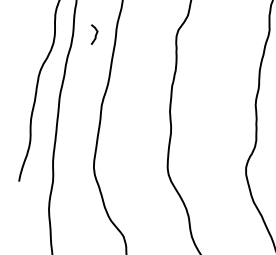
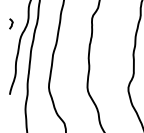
curve: (94, 33) -> (11, 23), moved

